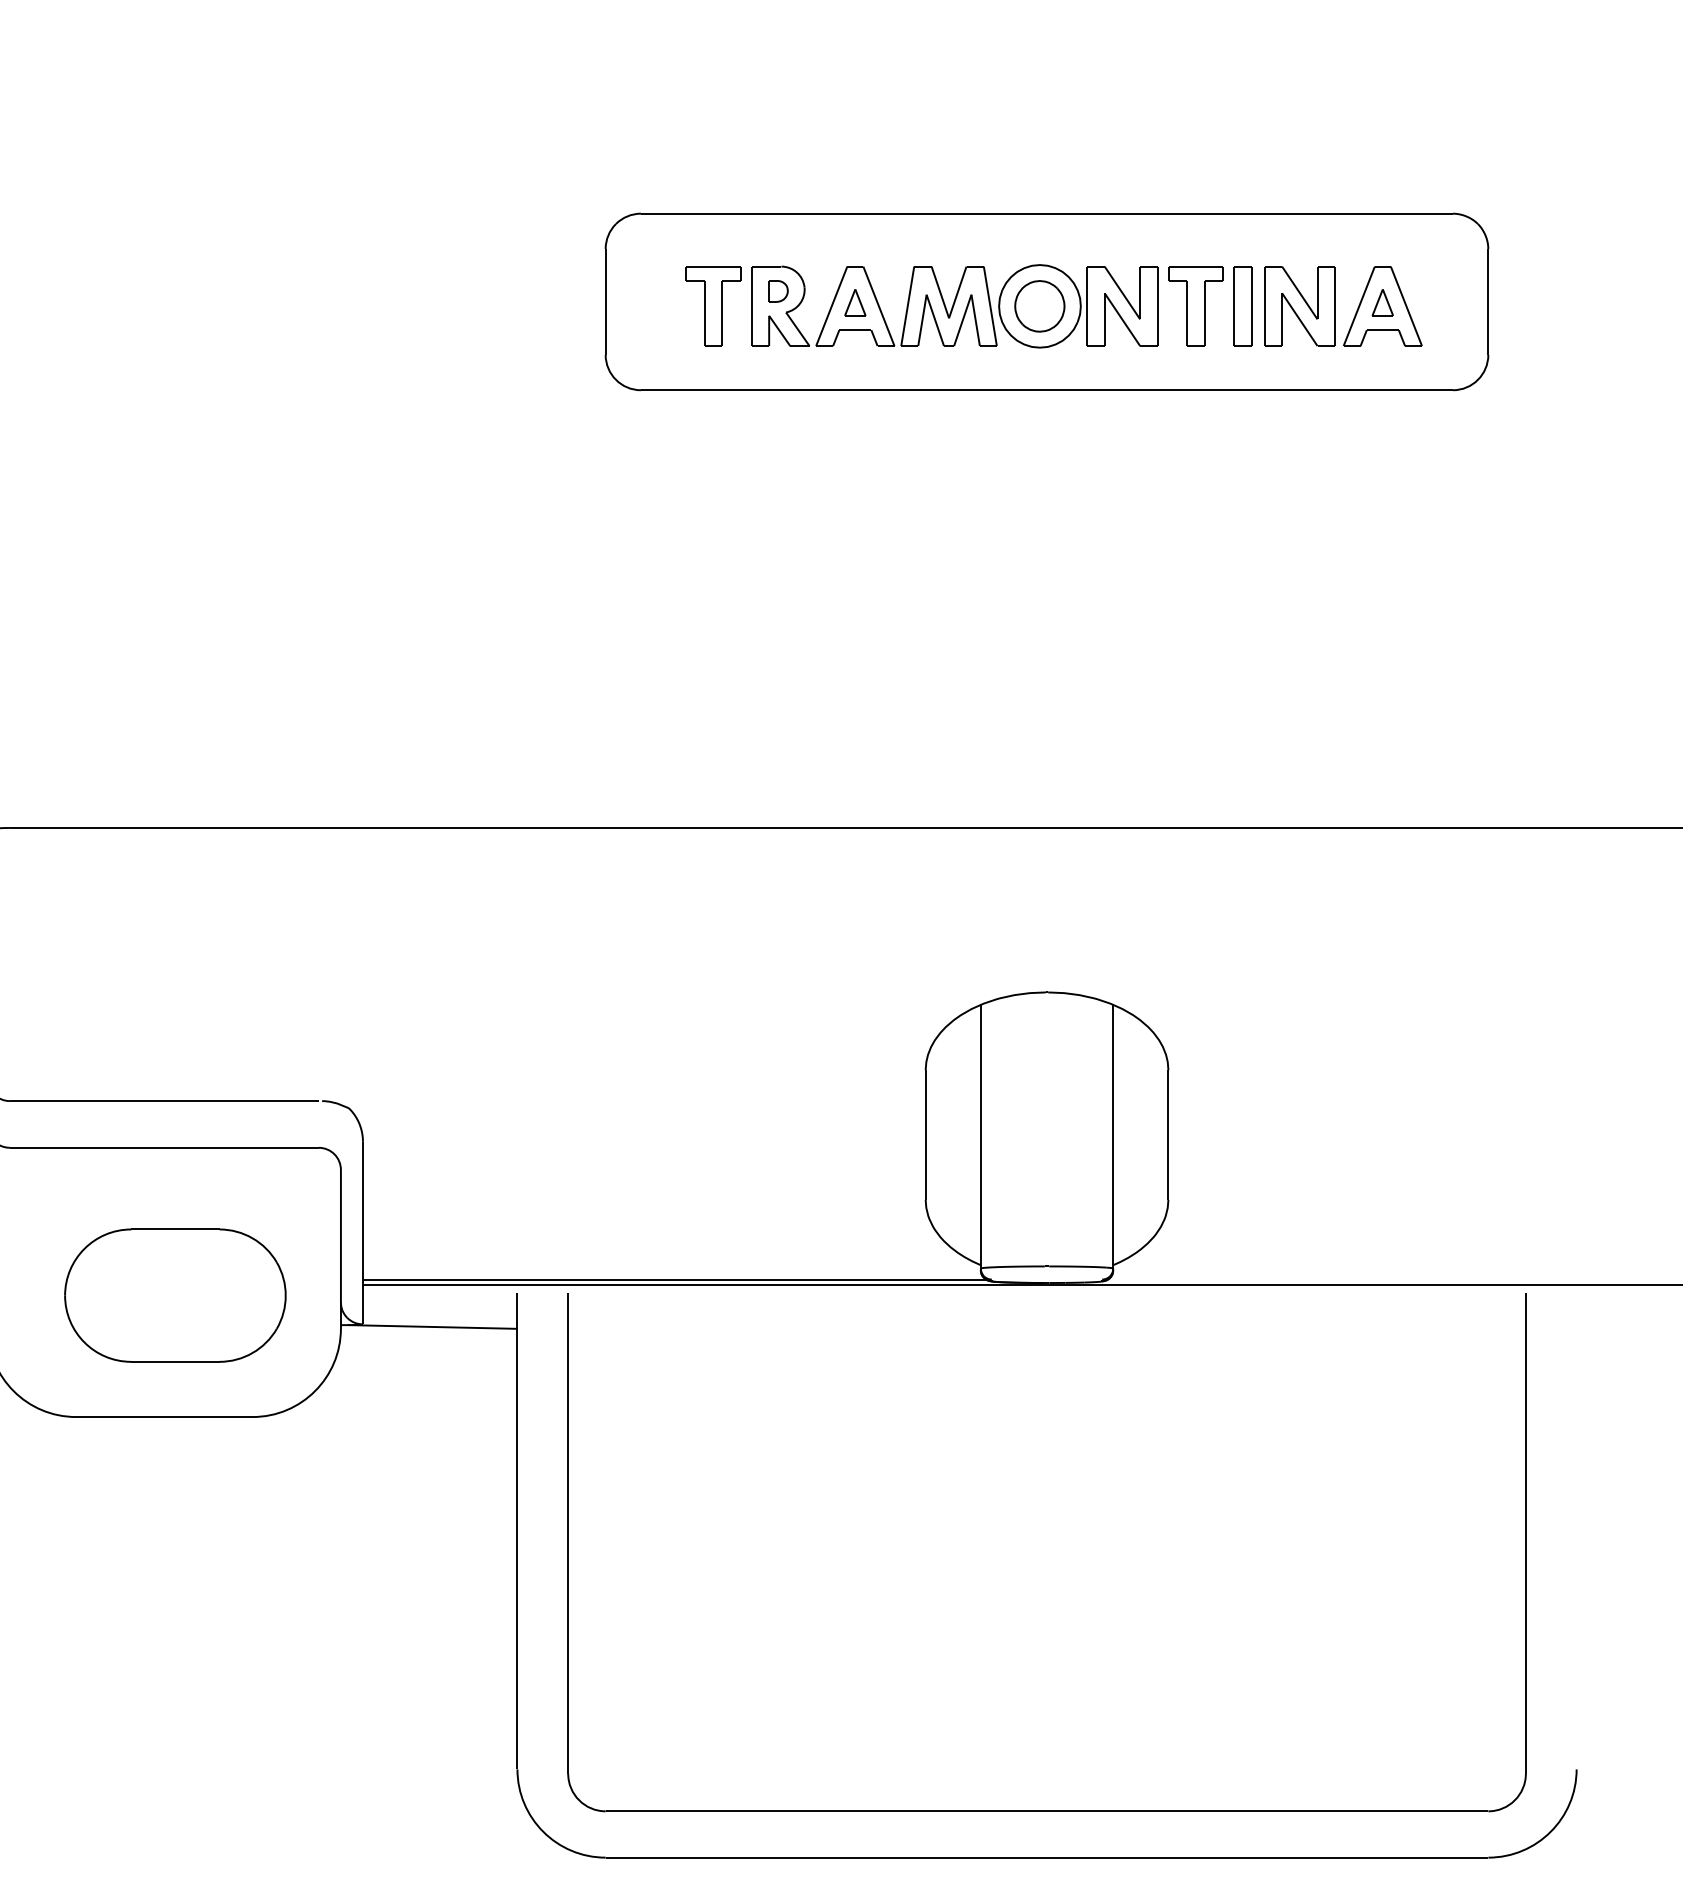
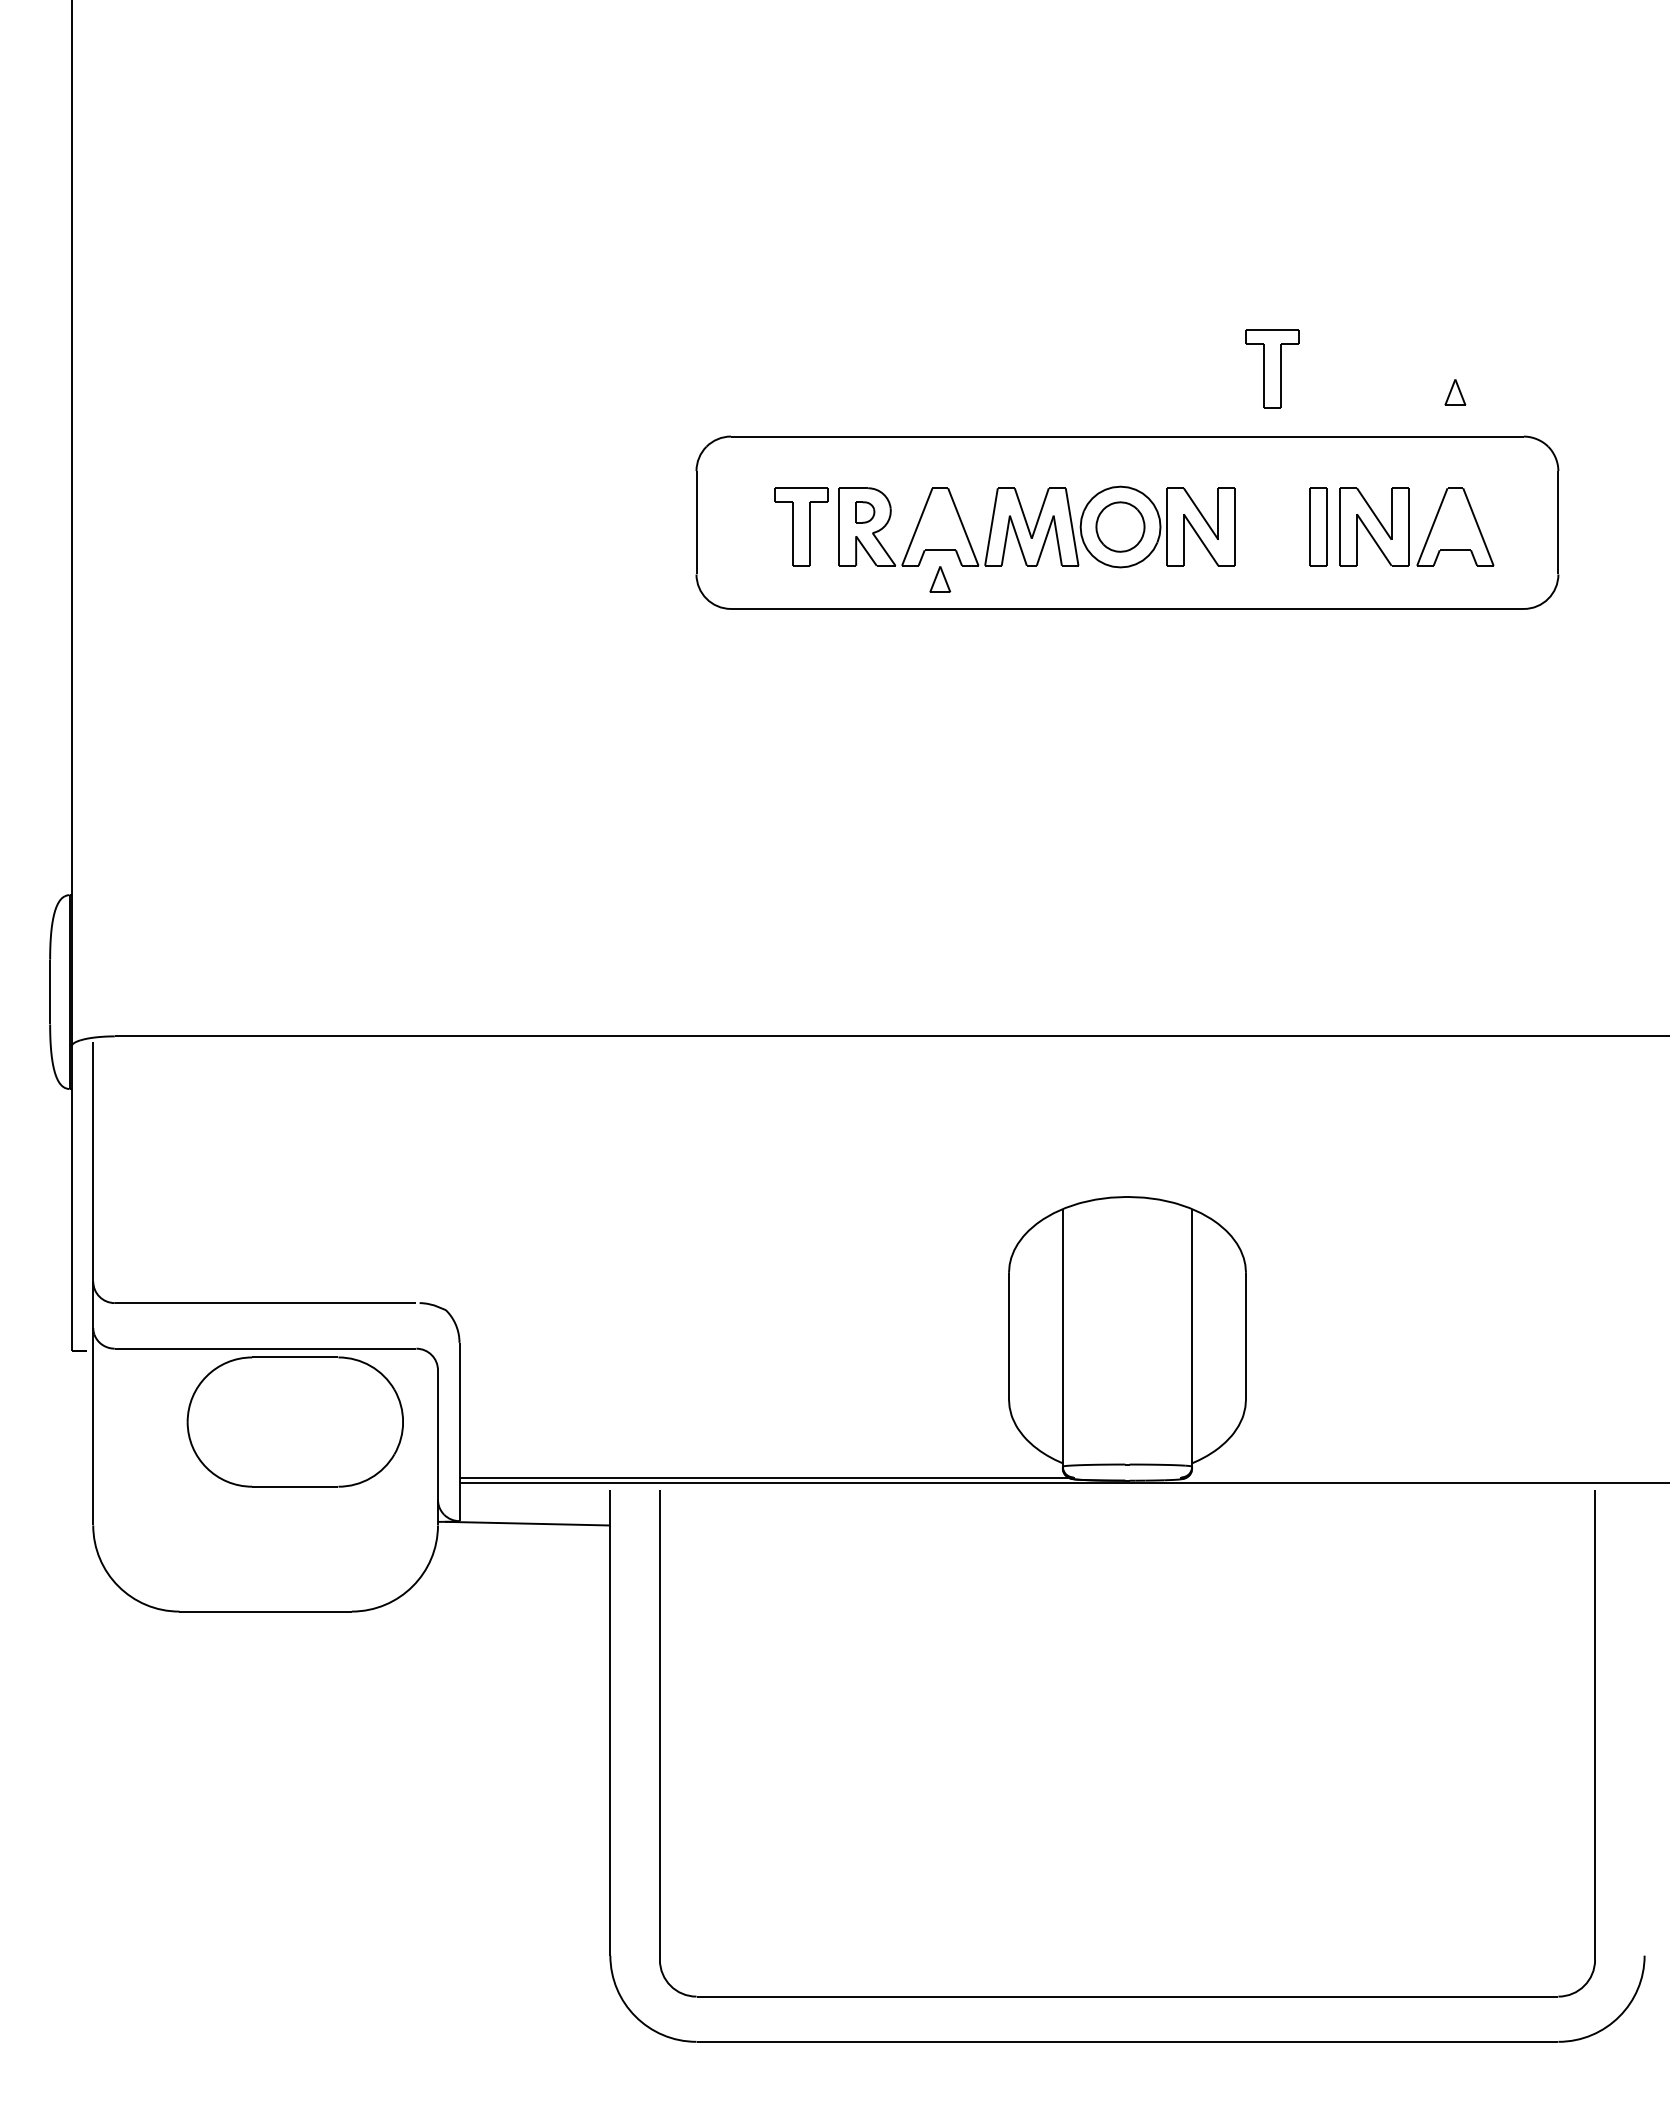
part: (855, 302) -> (940, 579), moved
part: (1382, 302) -> (1455, 392), moved
part: (1195, 305) -> (1272, 368), moved
part: (174, 1295) -> (294, 1421), moved

